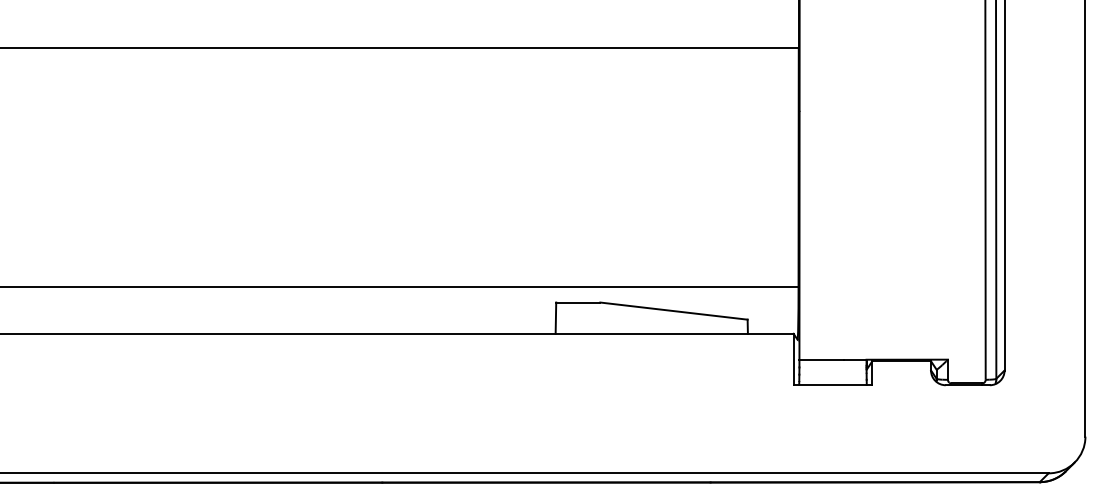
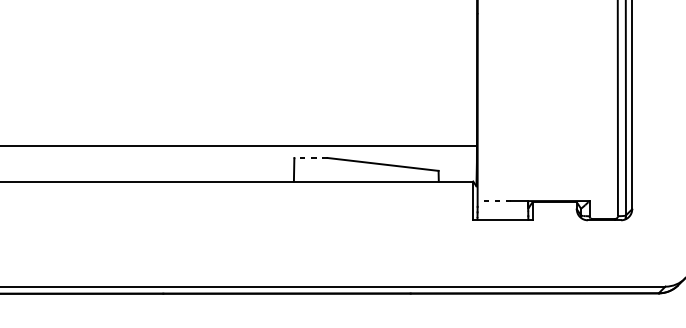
line: (577, 302) -> (310, 157), solid -> dashed
line: (821, 359) -> (494, 200), solid -> dashed

